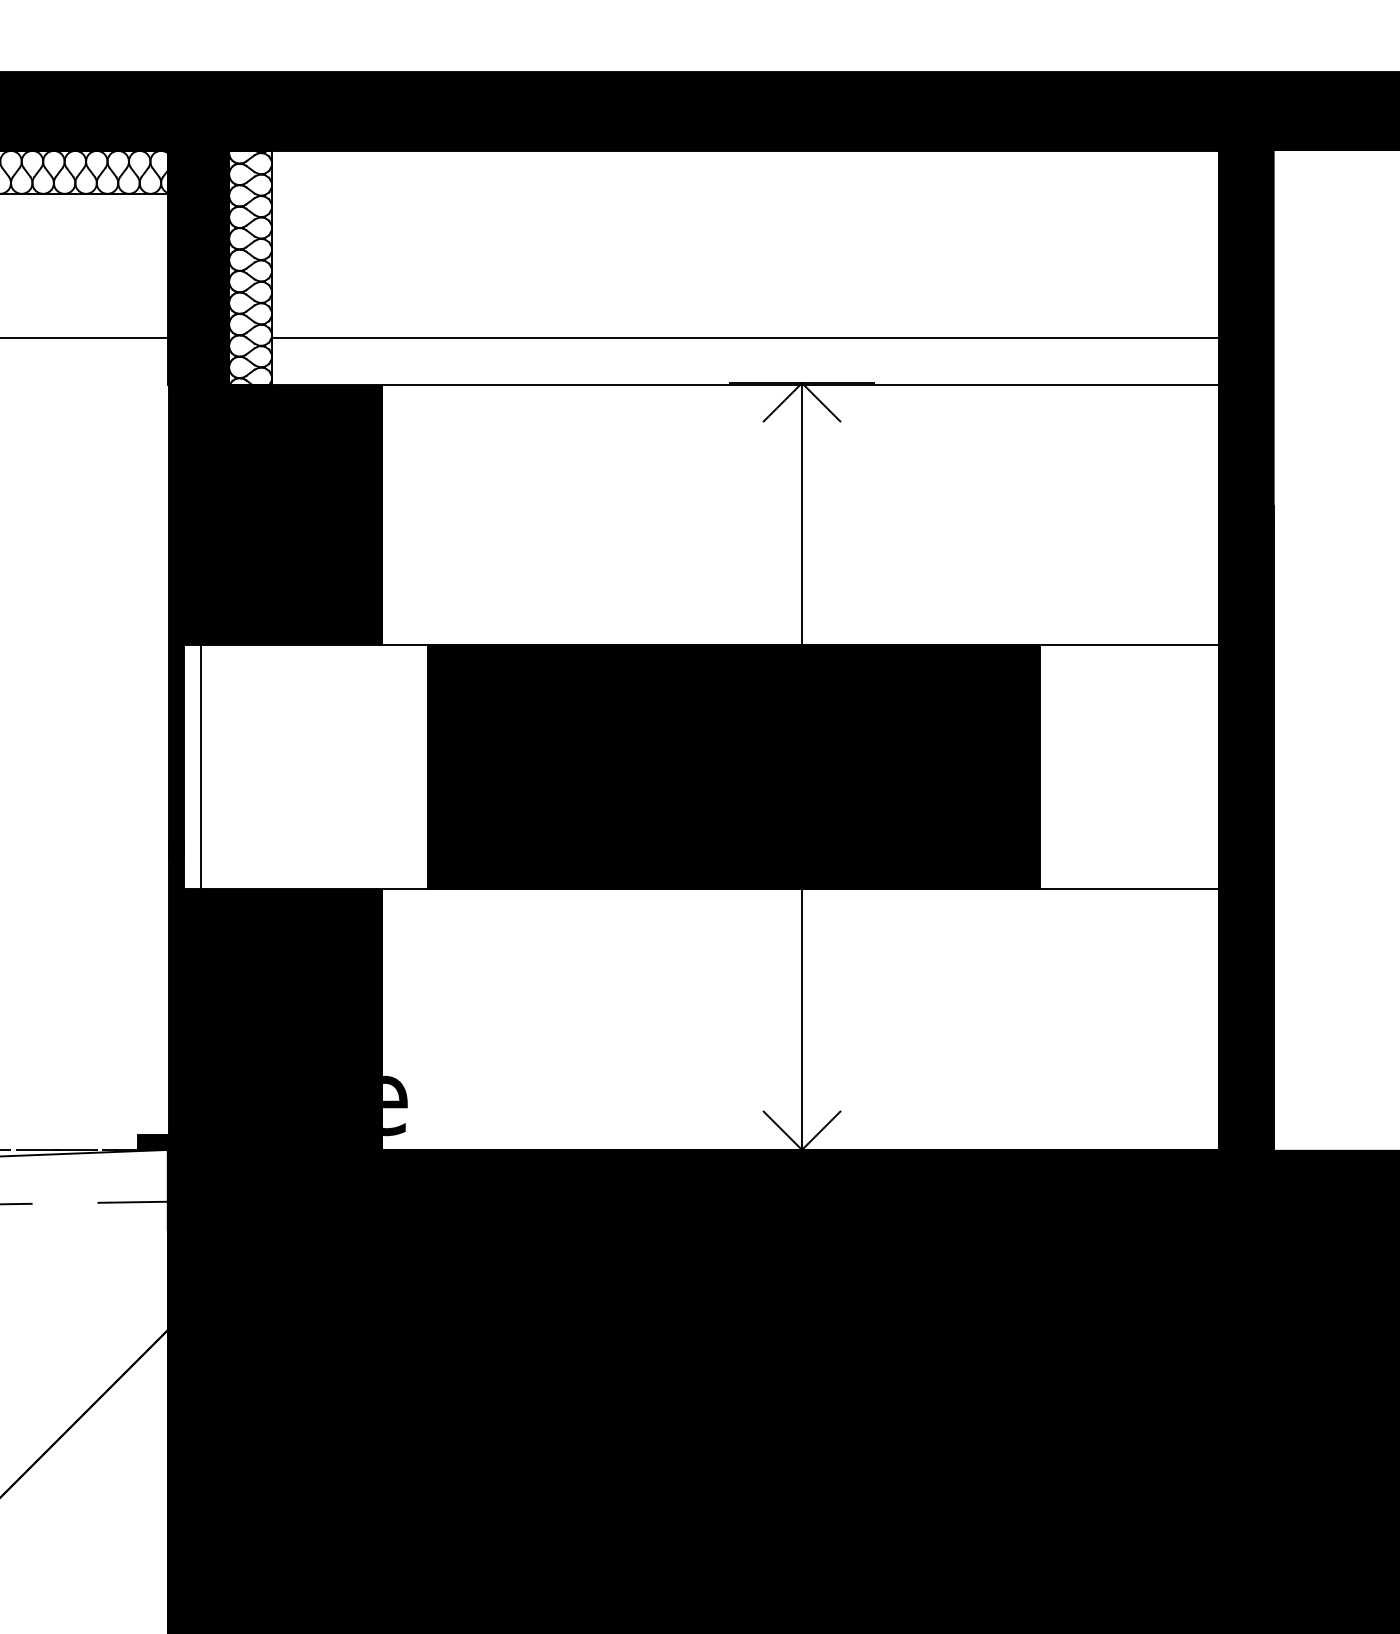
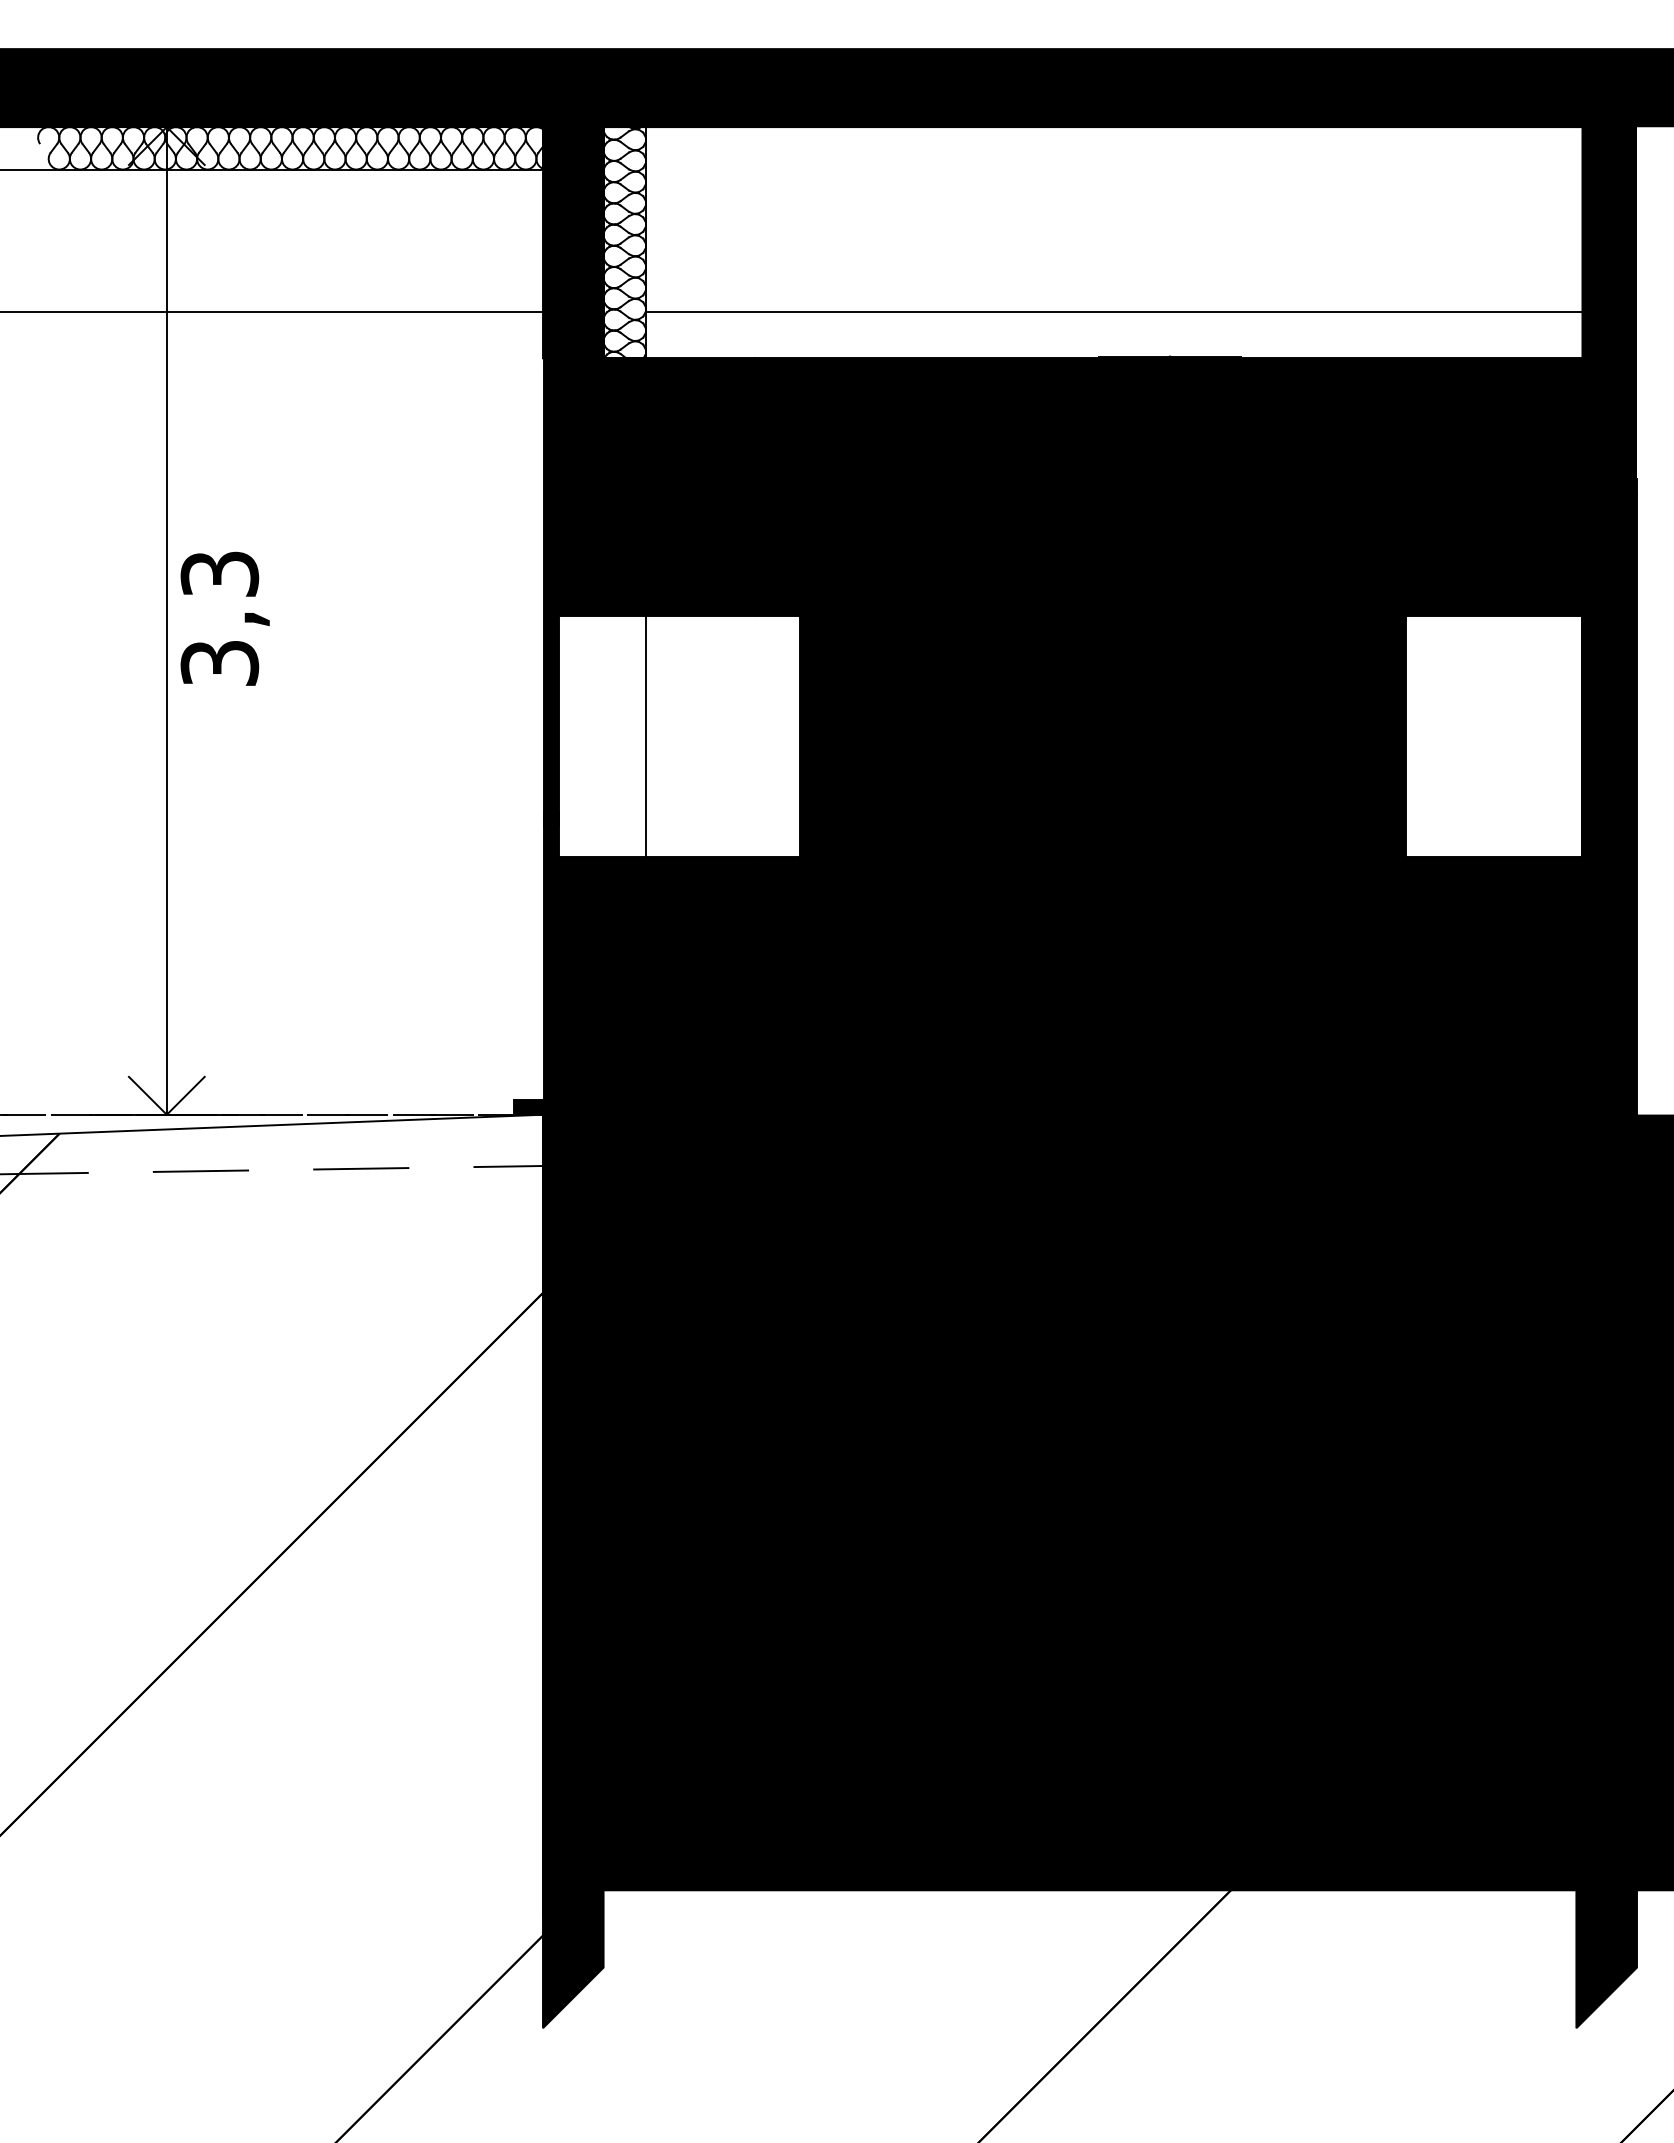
fill: (800, 514) -> (1168, 486), added
line: (201, 767) -> (646, 736), moved
fill: (800, 1019) -> (1168, 985), added

